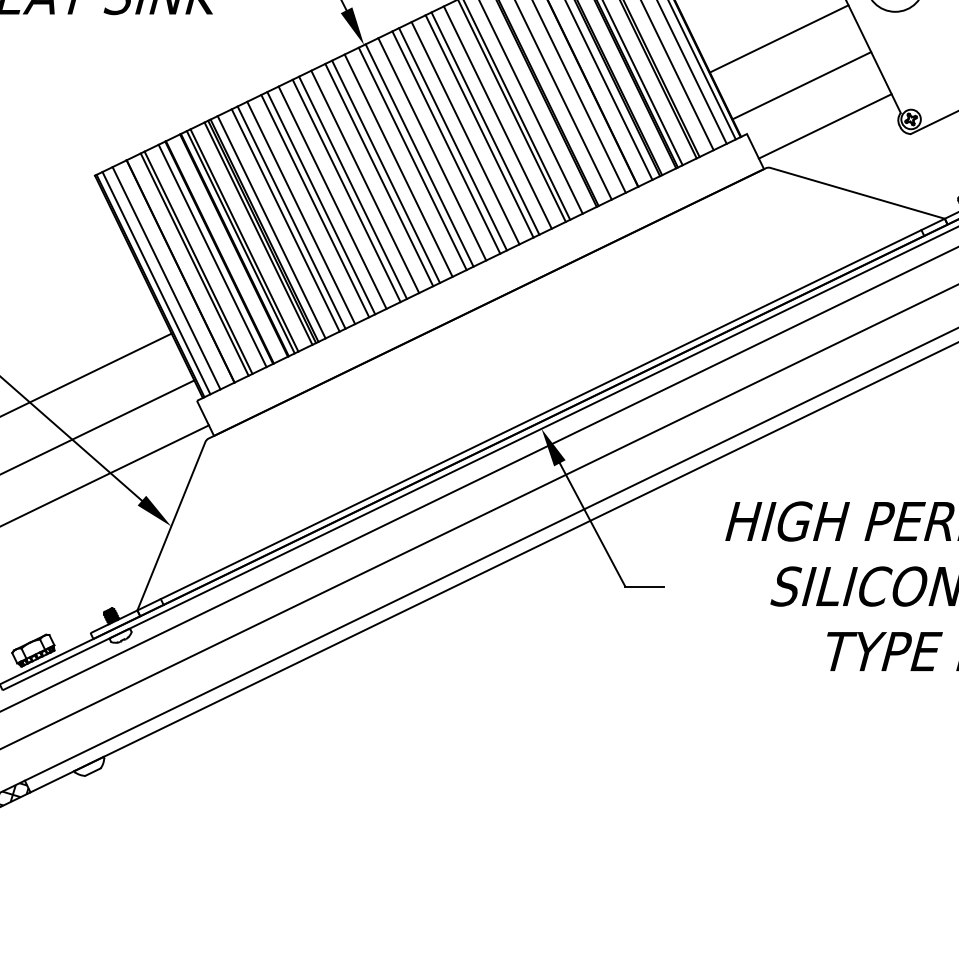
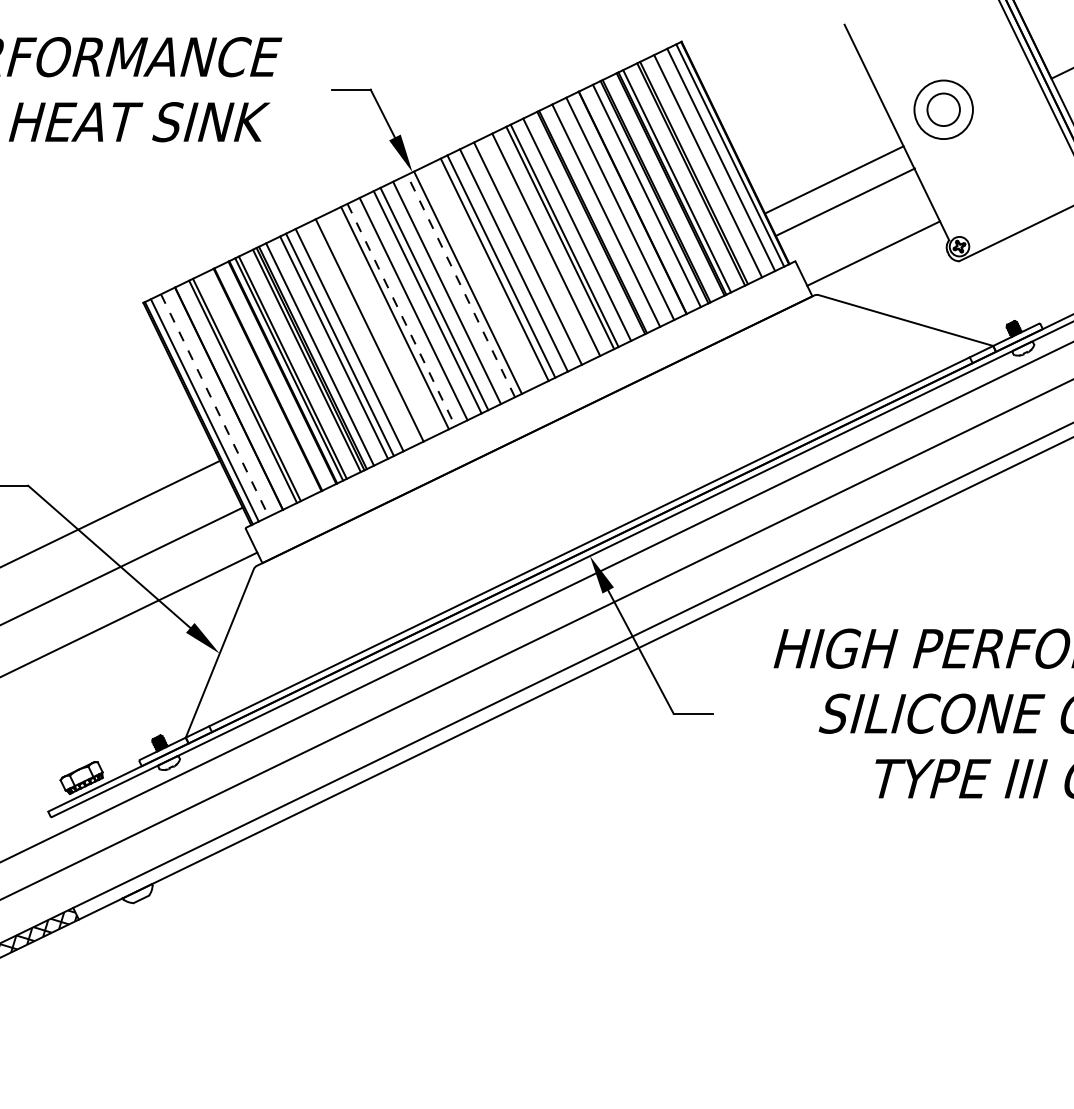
line: (779, 38) -> (845, 201), moved
line: (802, 85) -> (834, 179), moved
line: (485, 123) -> (533, 250), removed
line: (432, 149) -> (480, 276), removed
line: (413, 159) -> (461, 286), solid -> dashed
line: (353, 188) -> (401, 315), solid -> dashed
line: (332, 197) -> (380, 324), removed
line: (315, 206) -> (363, 333), removed
line: (212, 256) -> (260, 383), removed
line: (166, 278) -> (214, 405), solid -> dashed

